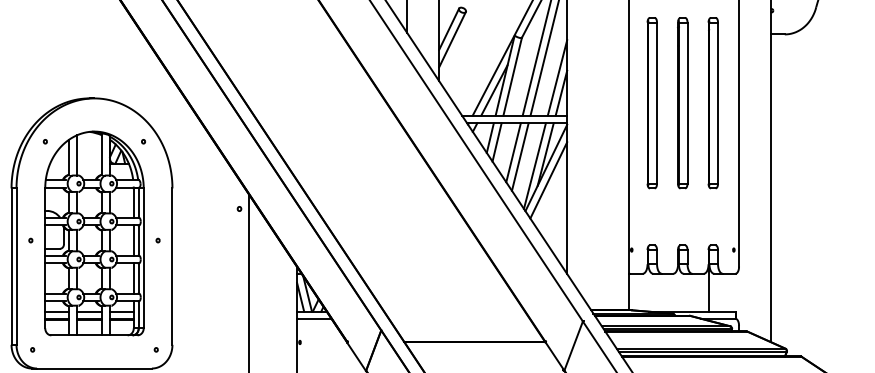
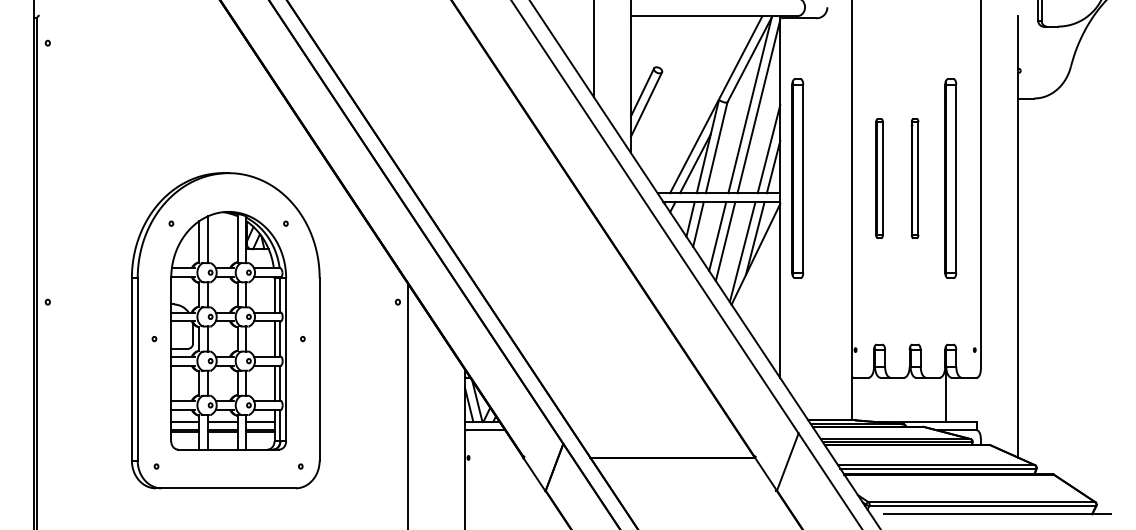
part: (581, 103) -> (797, 178), added
part: (652, 103) -> (879, 178), size x0.6
part: (682, 103) -> (914, 178), size x0.6
line: (548, 180) -> (758, 268), removed

